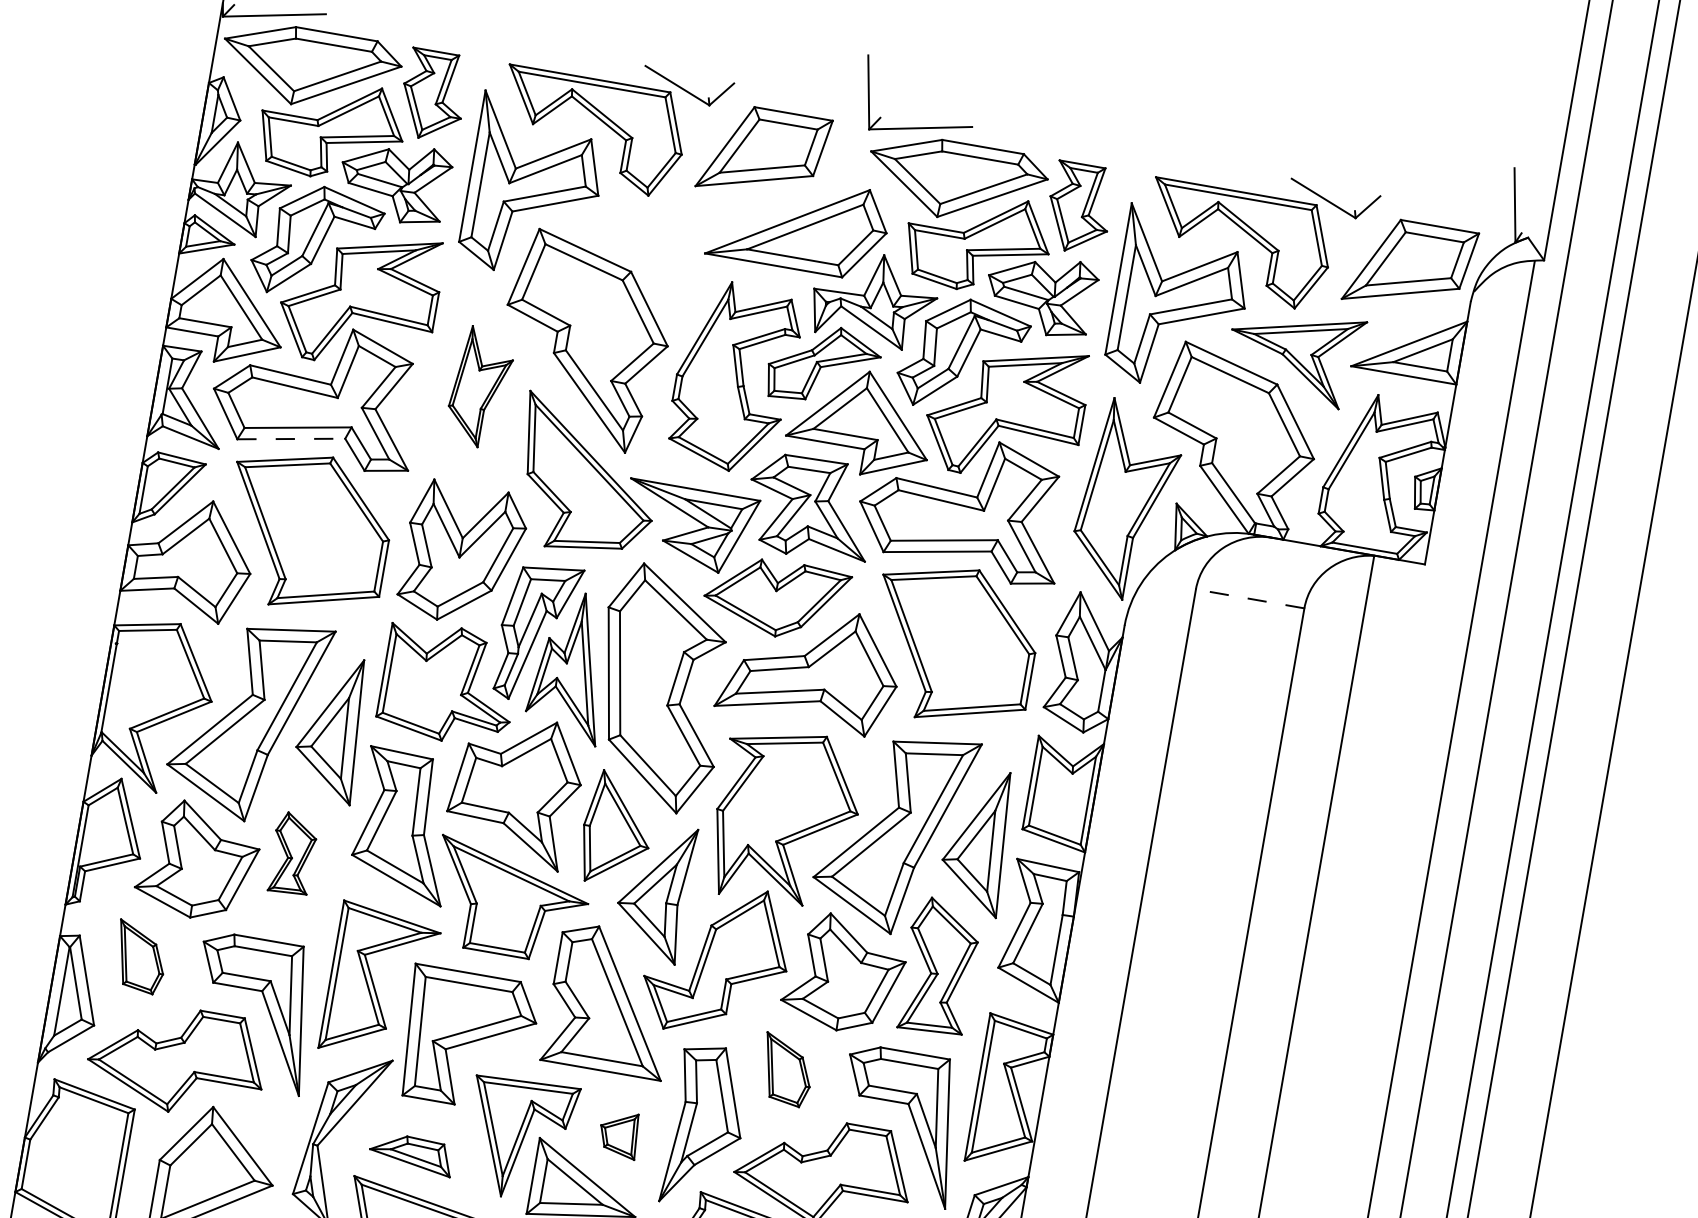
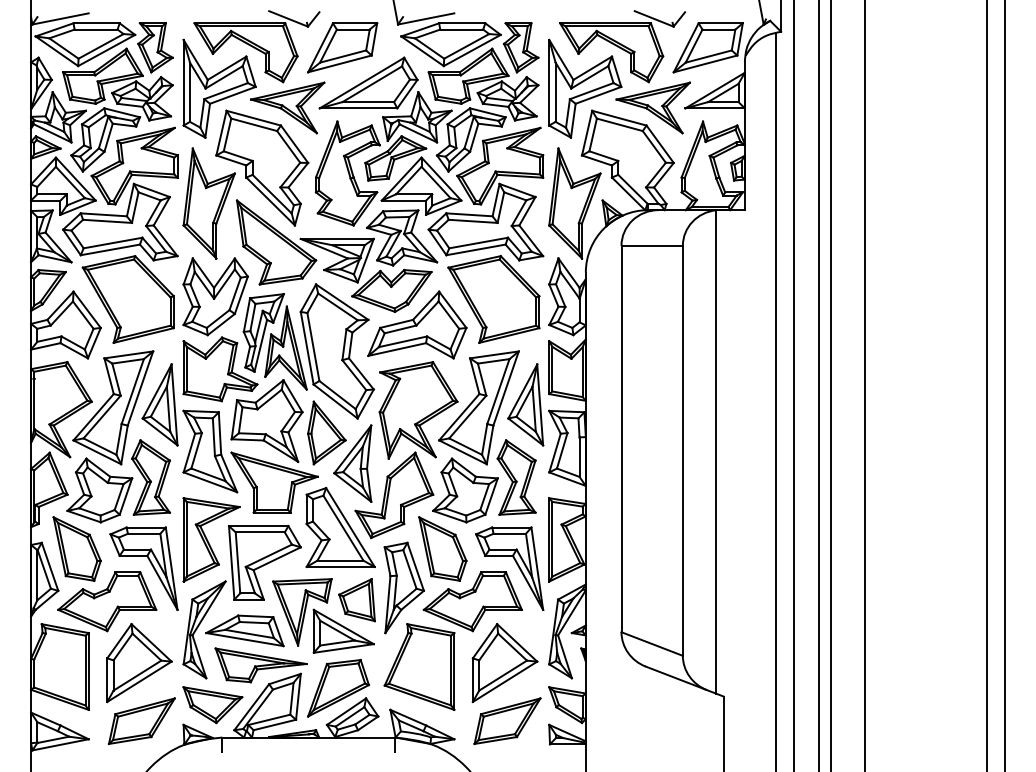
part: (648, 241) -> (287, 107), added
part: (479, 387) -> (208, 203), size x1.67
line: (291, 438) -> (110, 249), dashed -> solid
line: (1250, 598) -> (652, 245), dashed -> solid
part: (291, 853) -> (150, 477), size x1.67
part: (139, 956) -> (76, 548), size x1.67
part: (786, 1069) -> (442, 548), size x1.67
part: (618, 1134) -> (356, 600), size x1.67
part: (410, 1153) -> (244, 630), size x1.67

